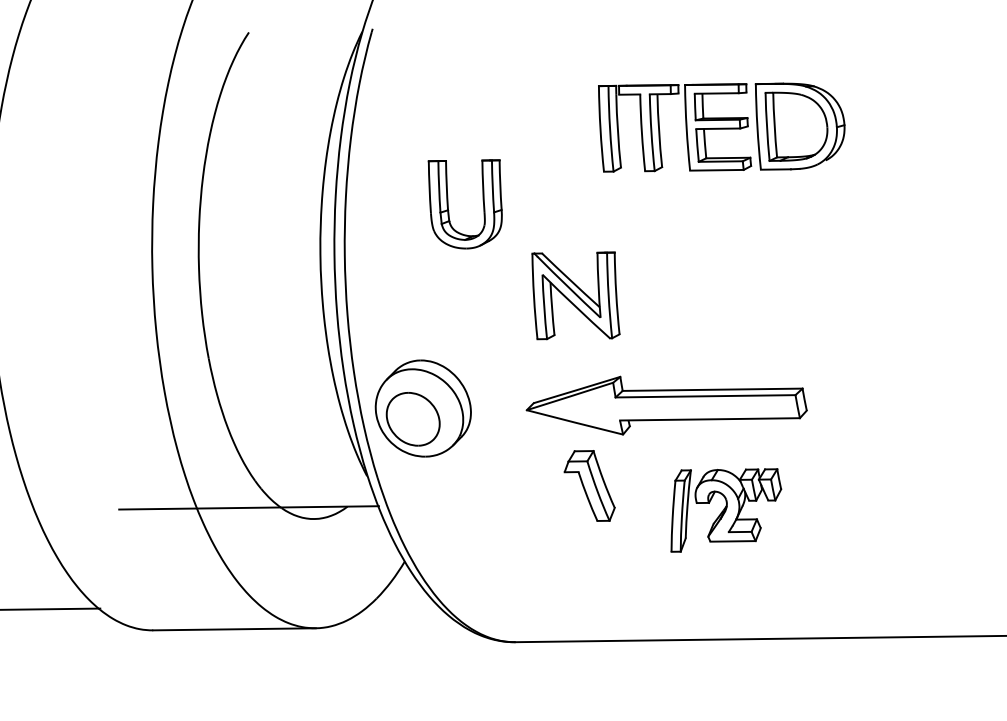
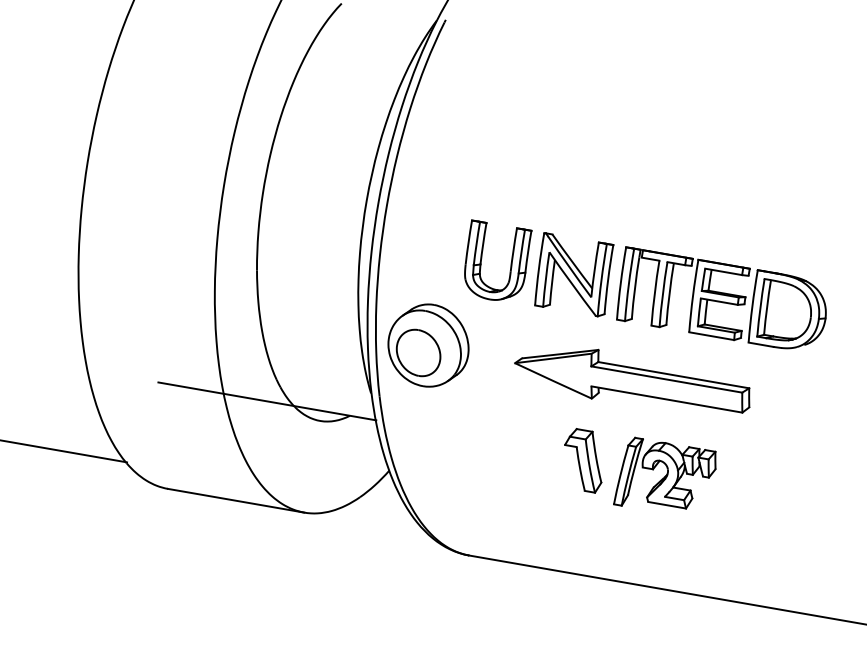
part: (719, 123) -> (721, 297), moved
part: (482, 201) -> (510, 262), moved
part: (589, 486) -> (583, 460), moved

